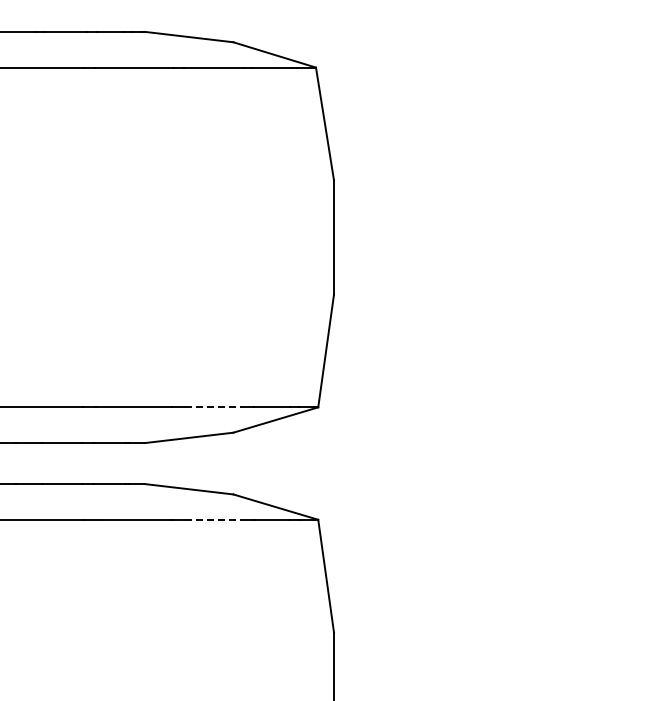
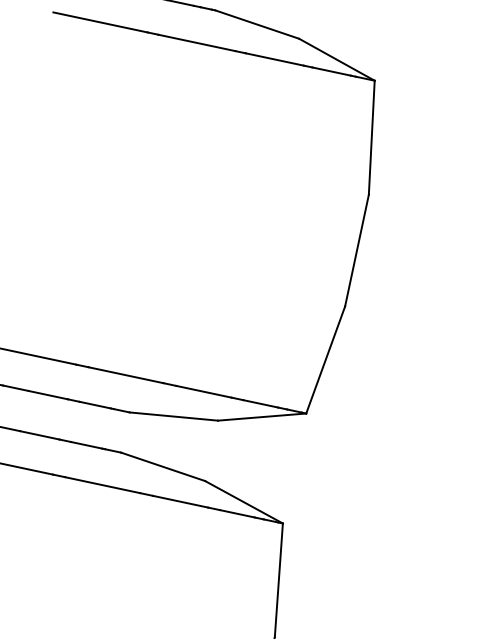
line: (214, 407) -> (204, 392), dashed -> solid
line: (214, 519) -> (181, 501), dashed -> solid

